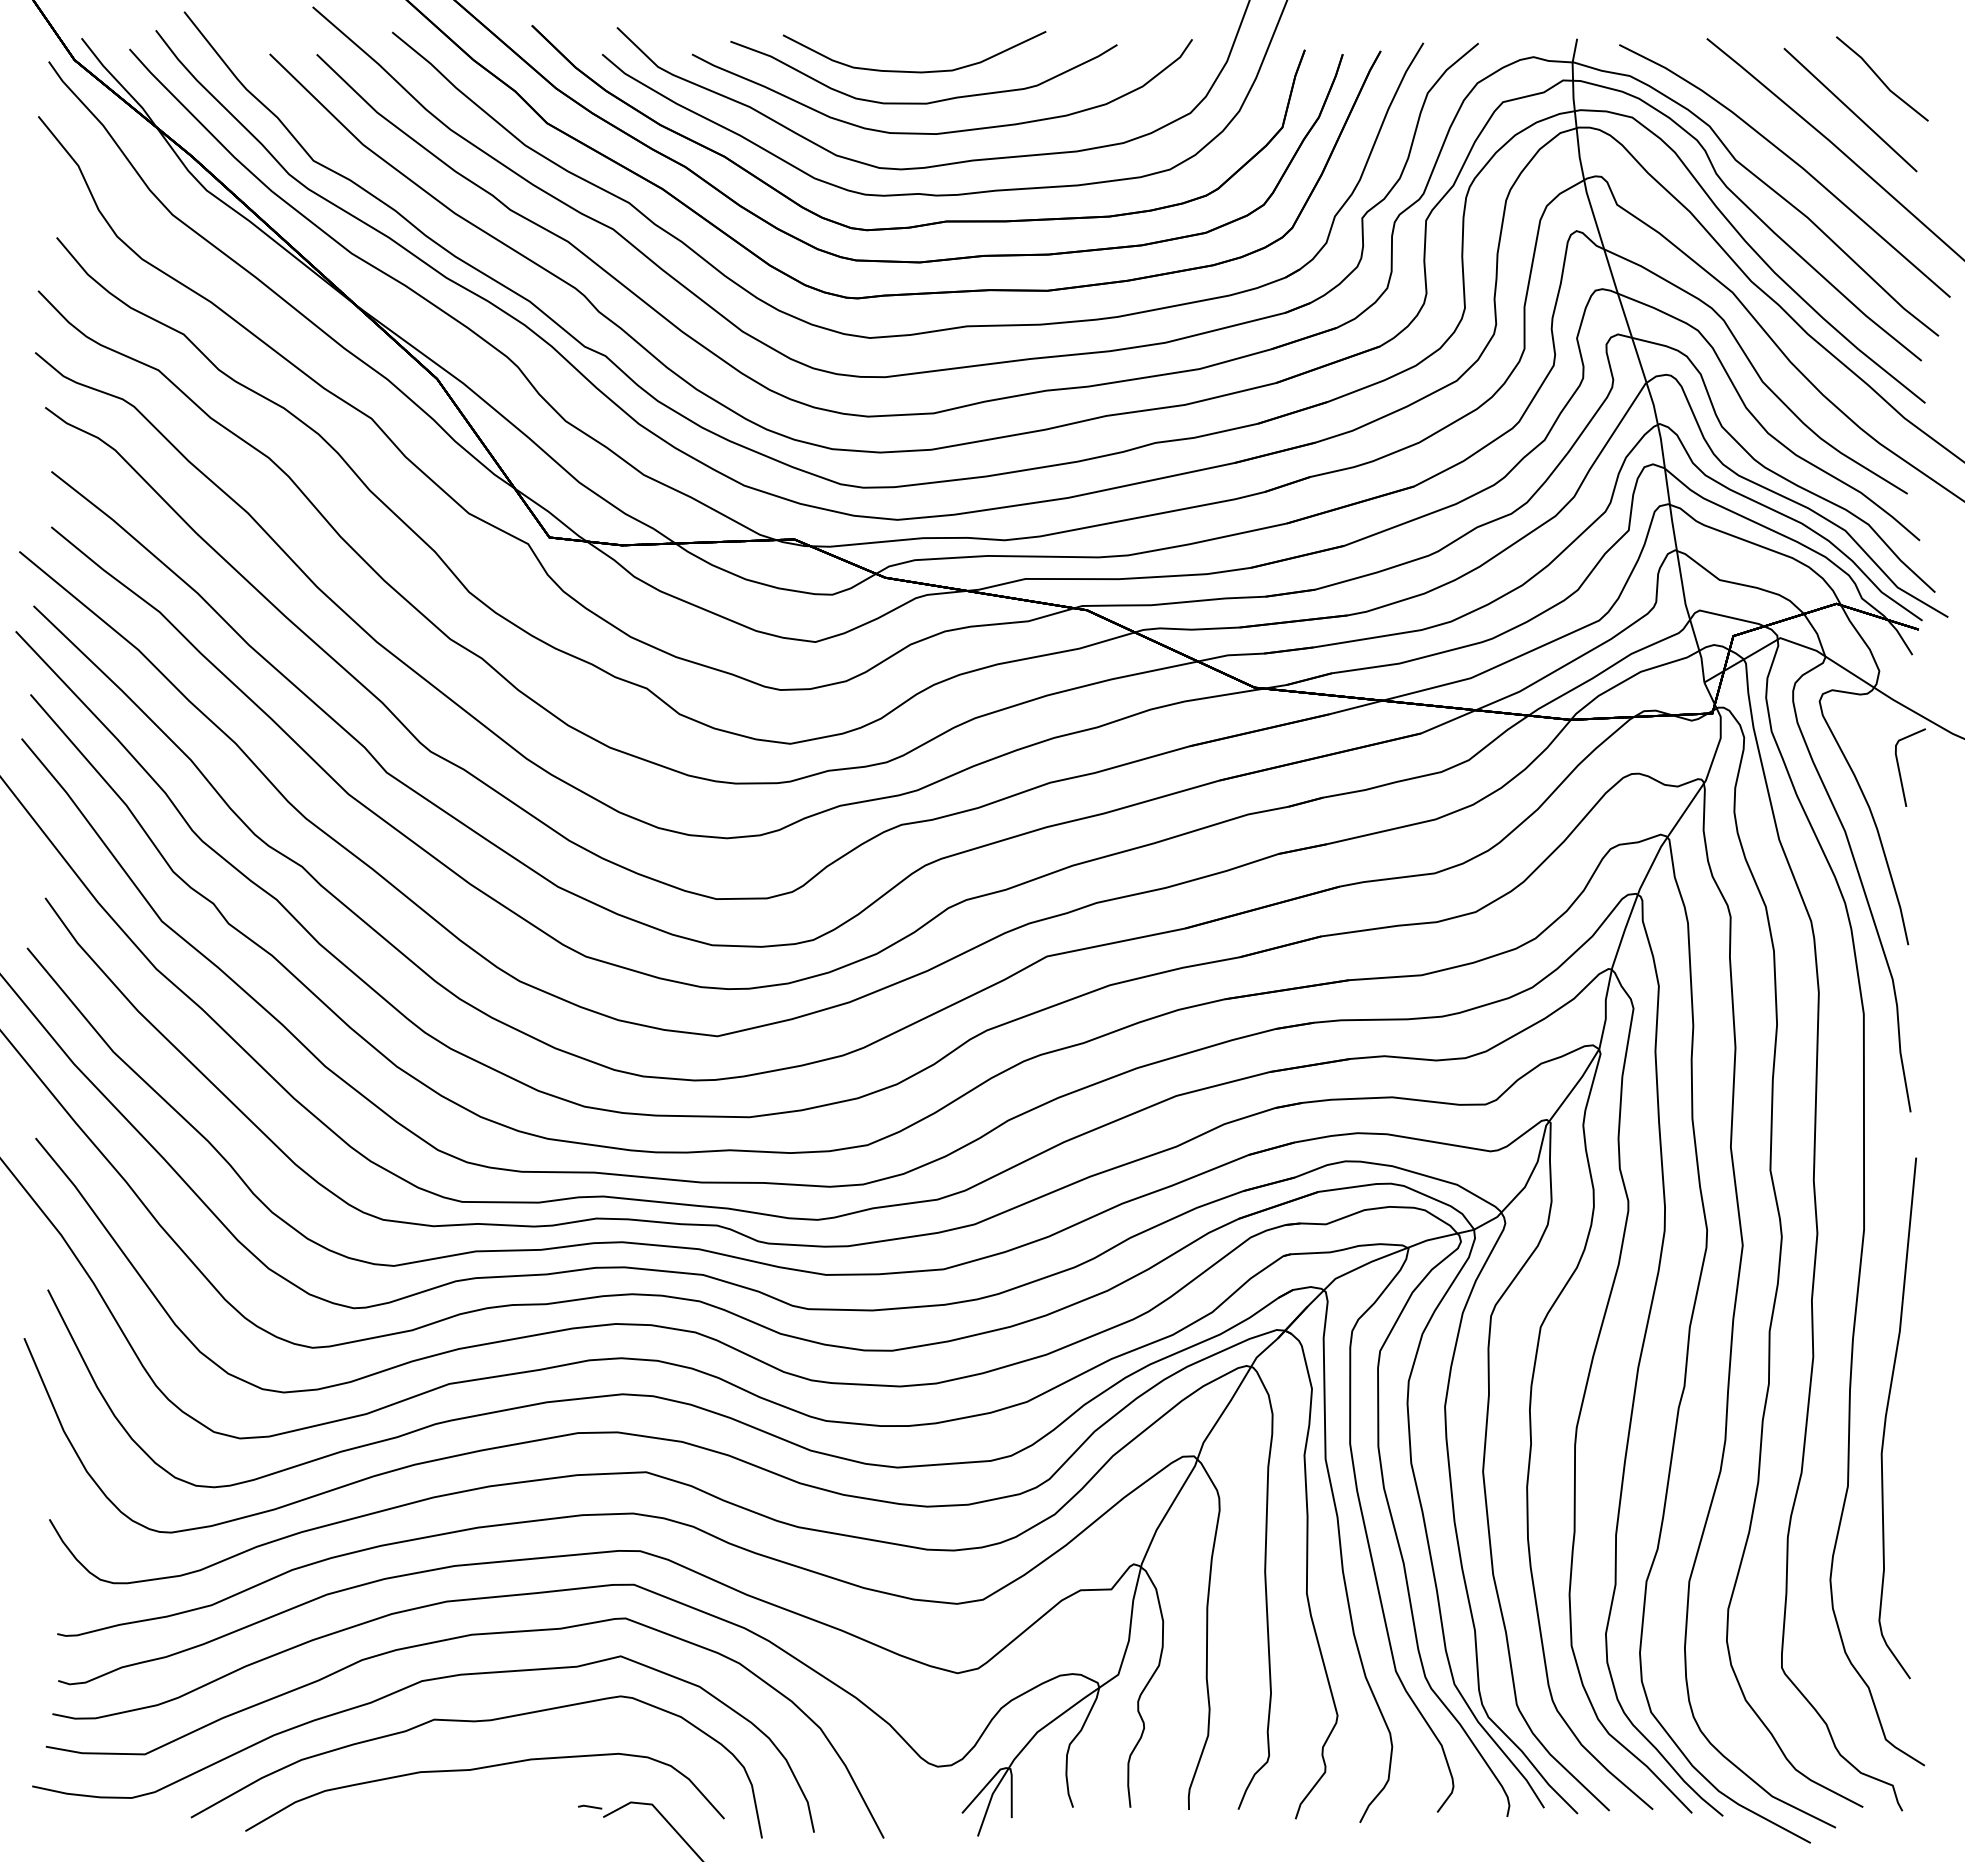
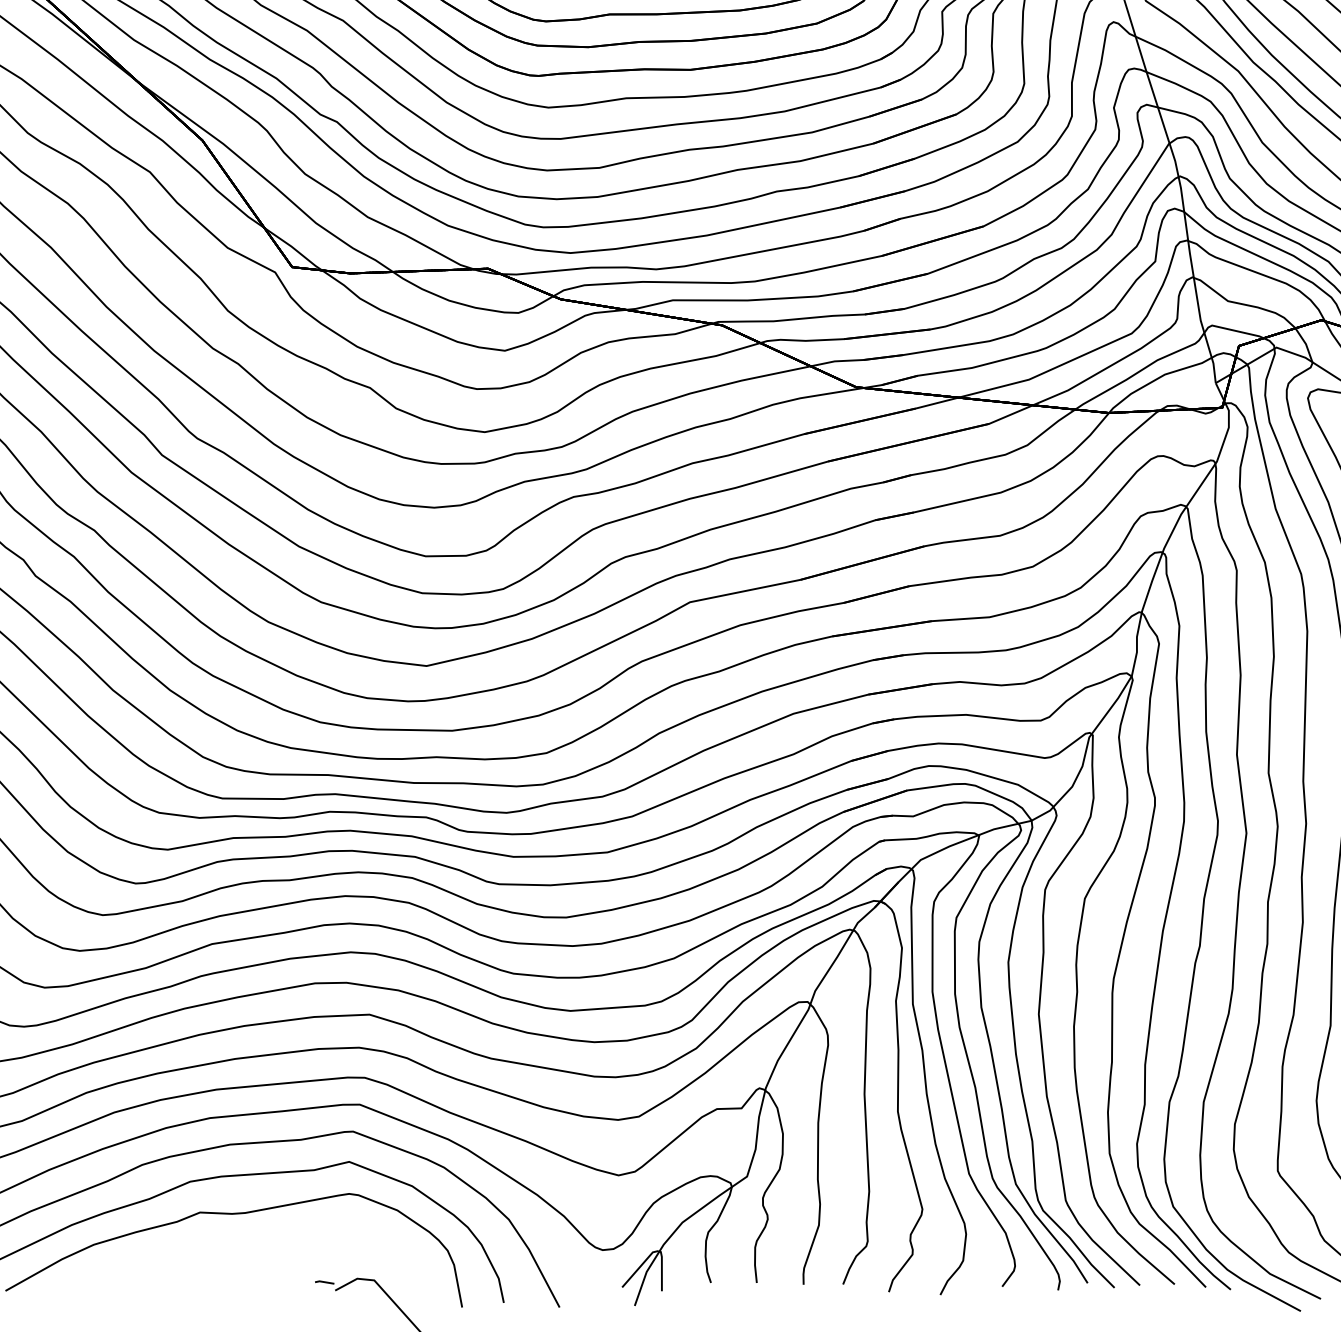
curve: (480, 1769) -> (237, 1252), removed

